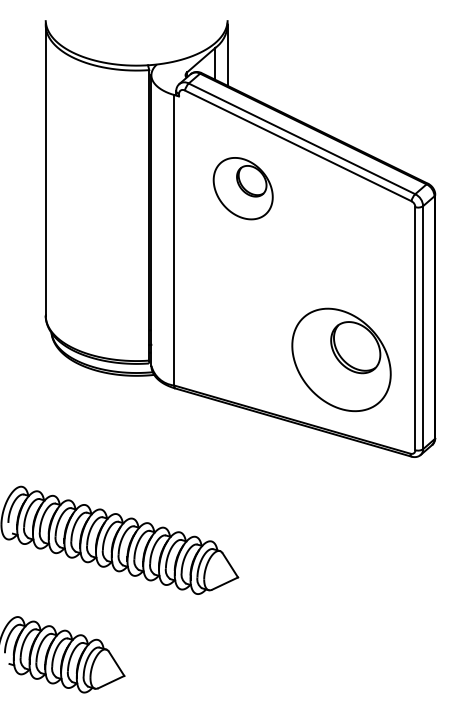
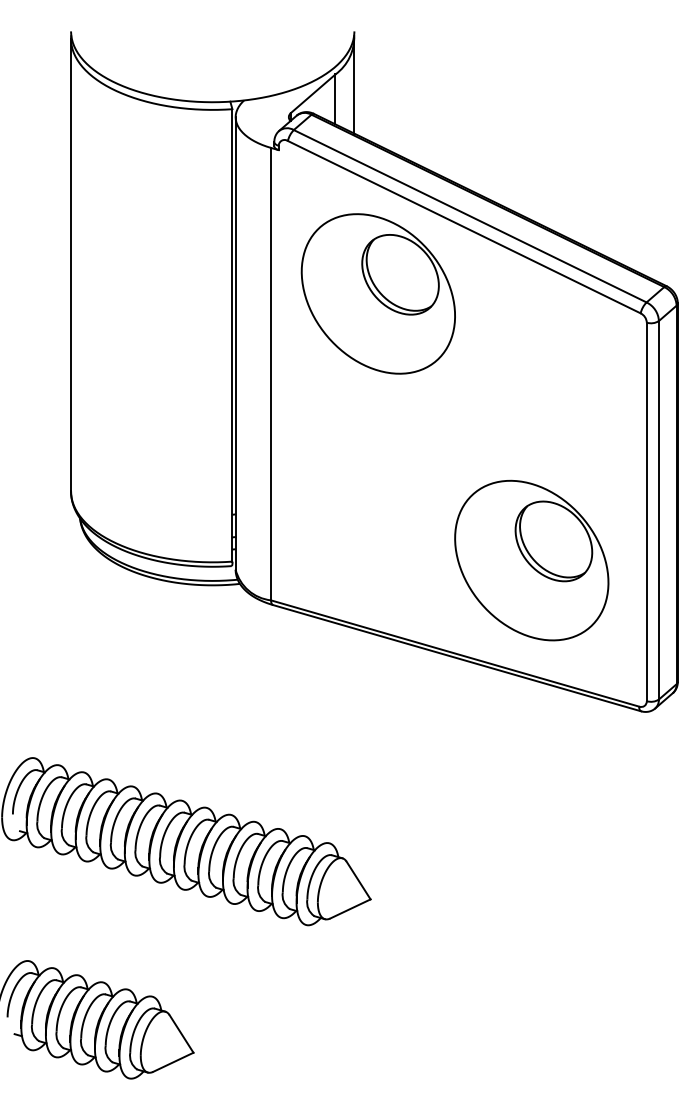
part: (243, 188) -> (379, 293), size x1.67

